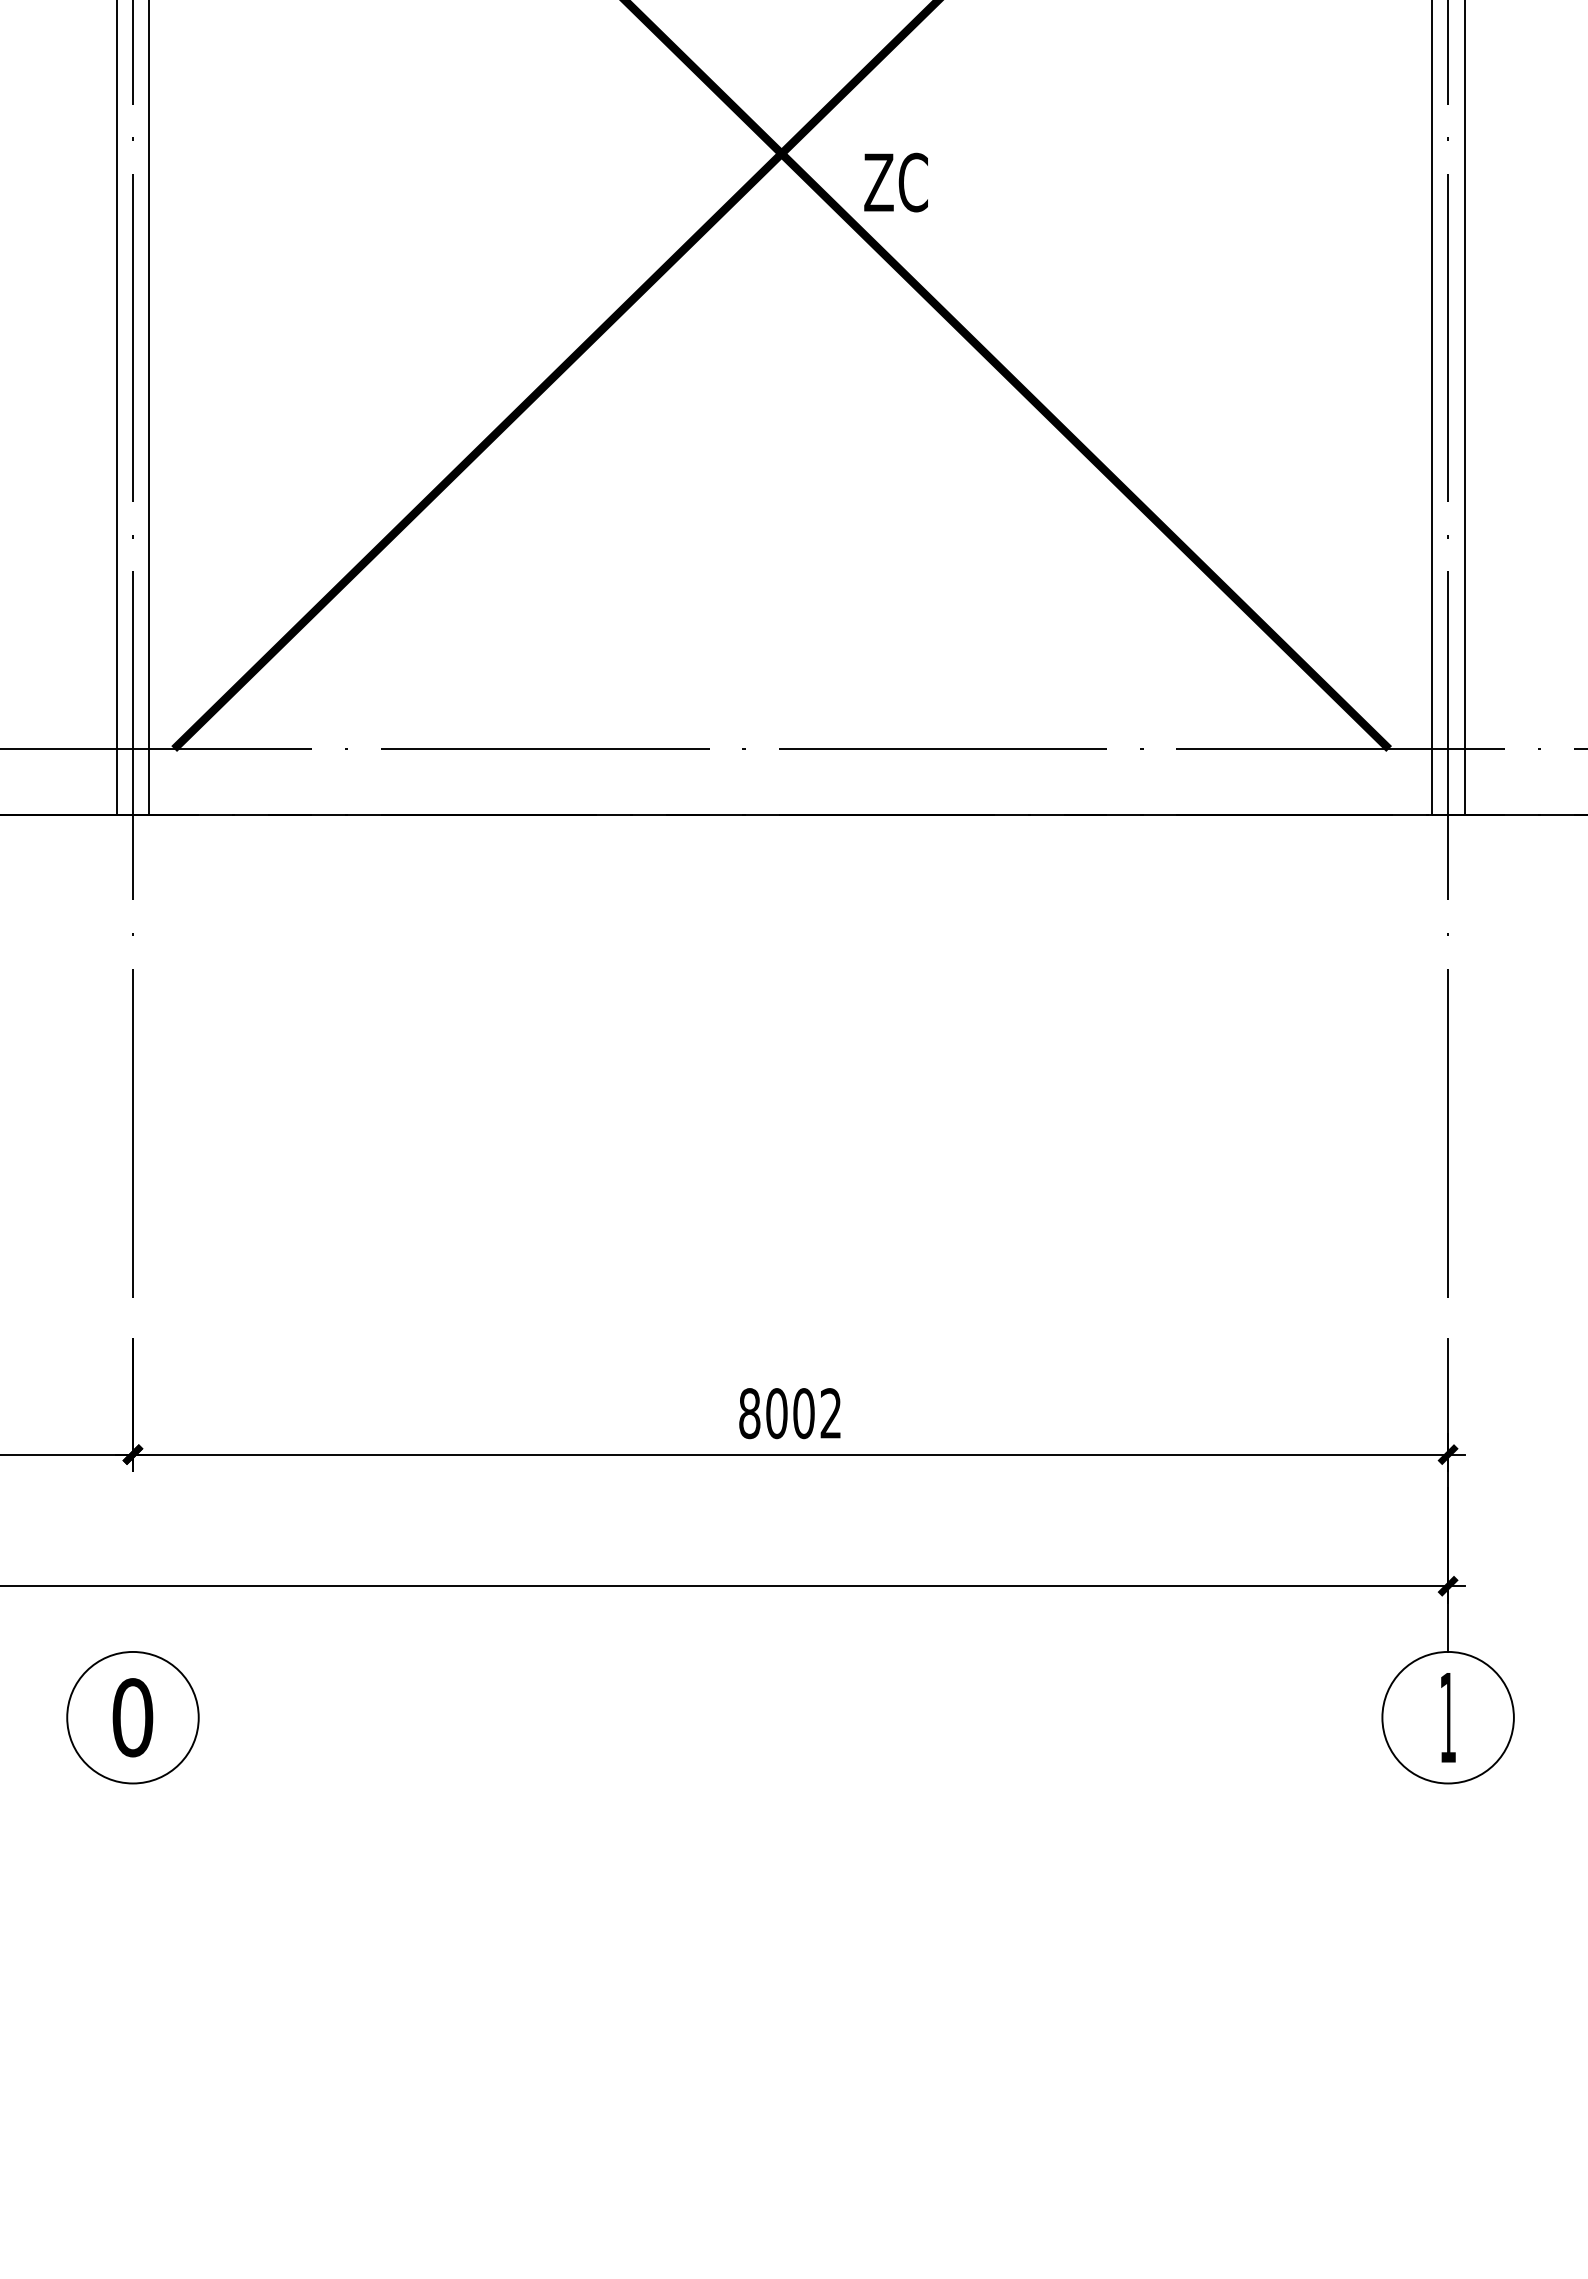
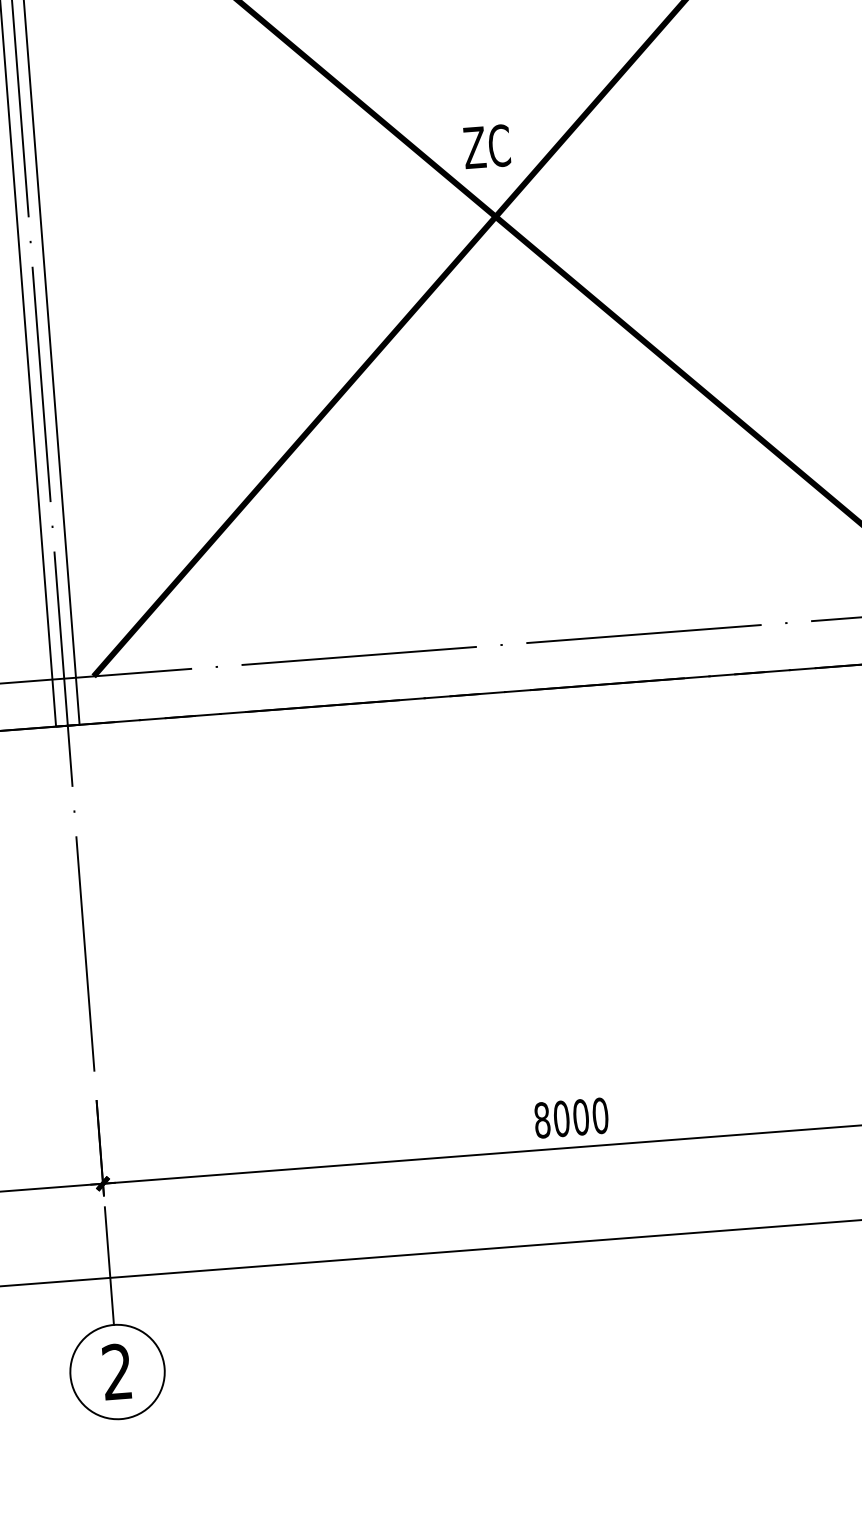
text: (895, 182) -> (486, 146), moved
text: (830, 1413) -> (600, 1115), 8002 -> 8000
line: (132, 1569) -> (109, 1265), added
text: (132, 1717) -> (117, 1371), 0 -> 2

